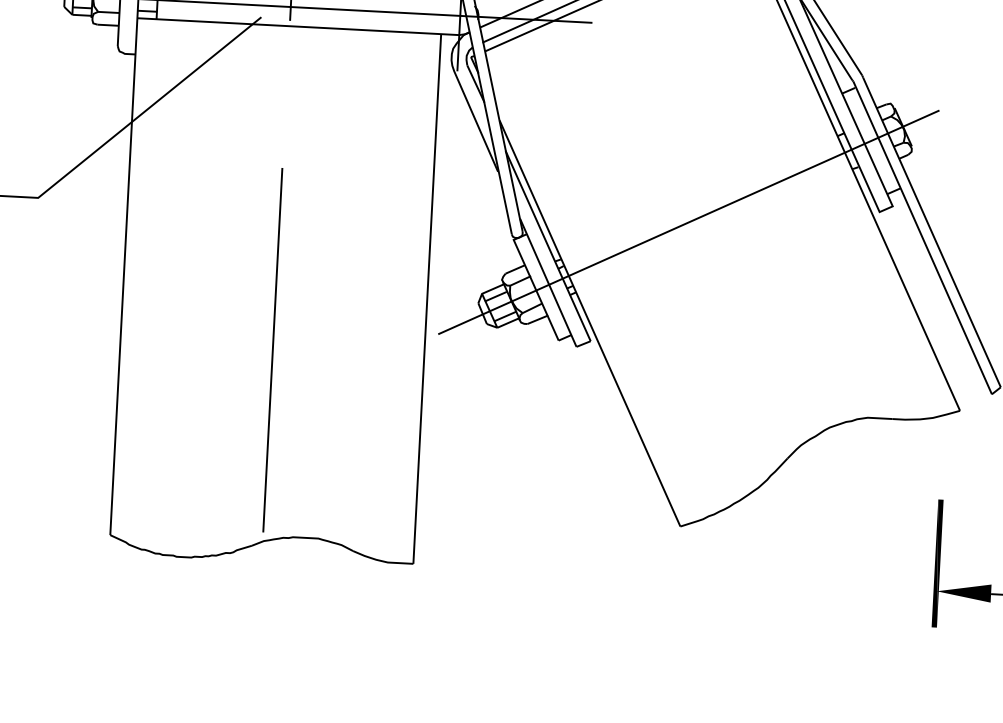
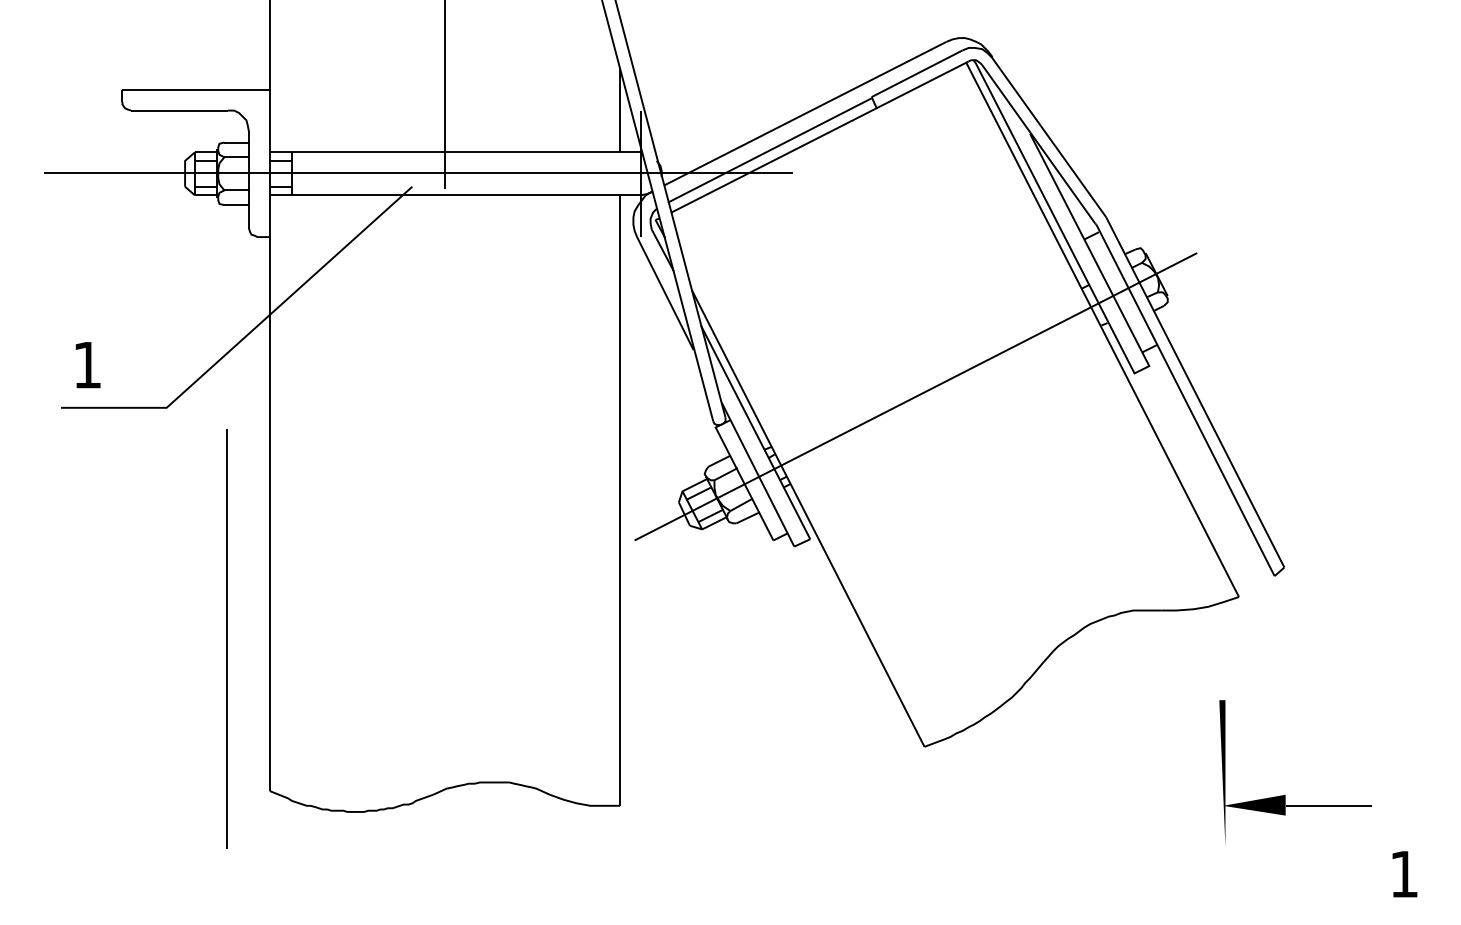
line: (271, 349) -> (226, 638), moved
fill: (937, 563) -> (1222, 773), removed

